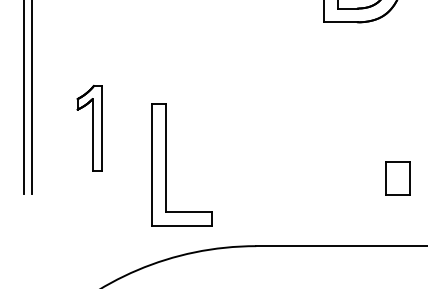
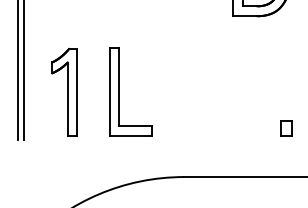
part: (89, 127) -> (64, 91), size x1.43
part: (166, 164) -> (119, 91), moved
part: (397, 178) -> (285, 128), size x0.62

